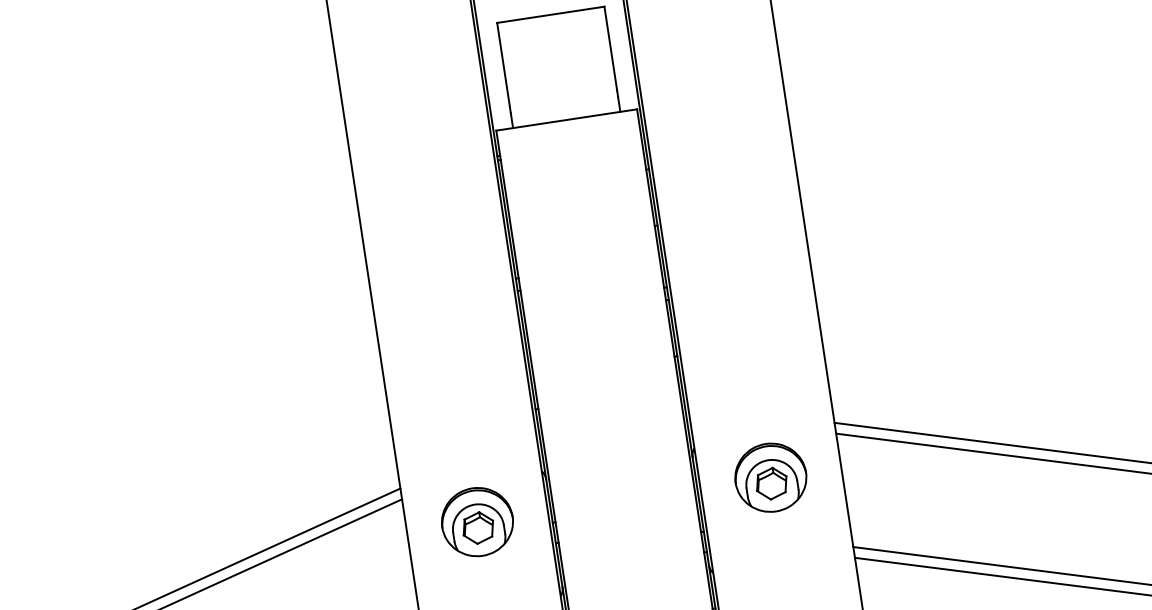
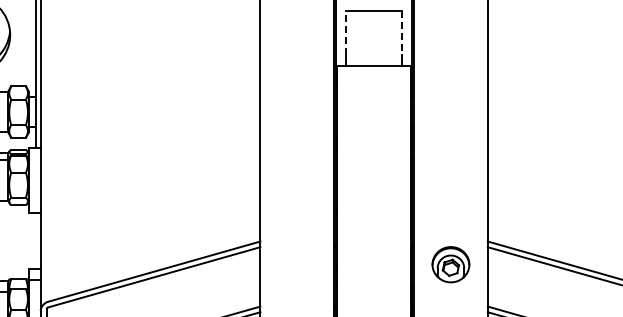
line: (611, 48) -> (402, 32), solid -> dashed
line: (502, 64) -> (345, 32), solid -> dashed
part: (476, 521) -> (296, 264), removed

